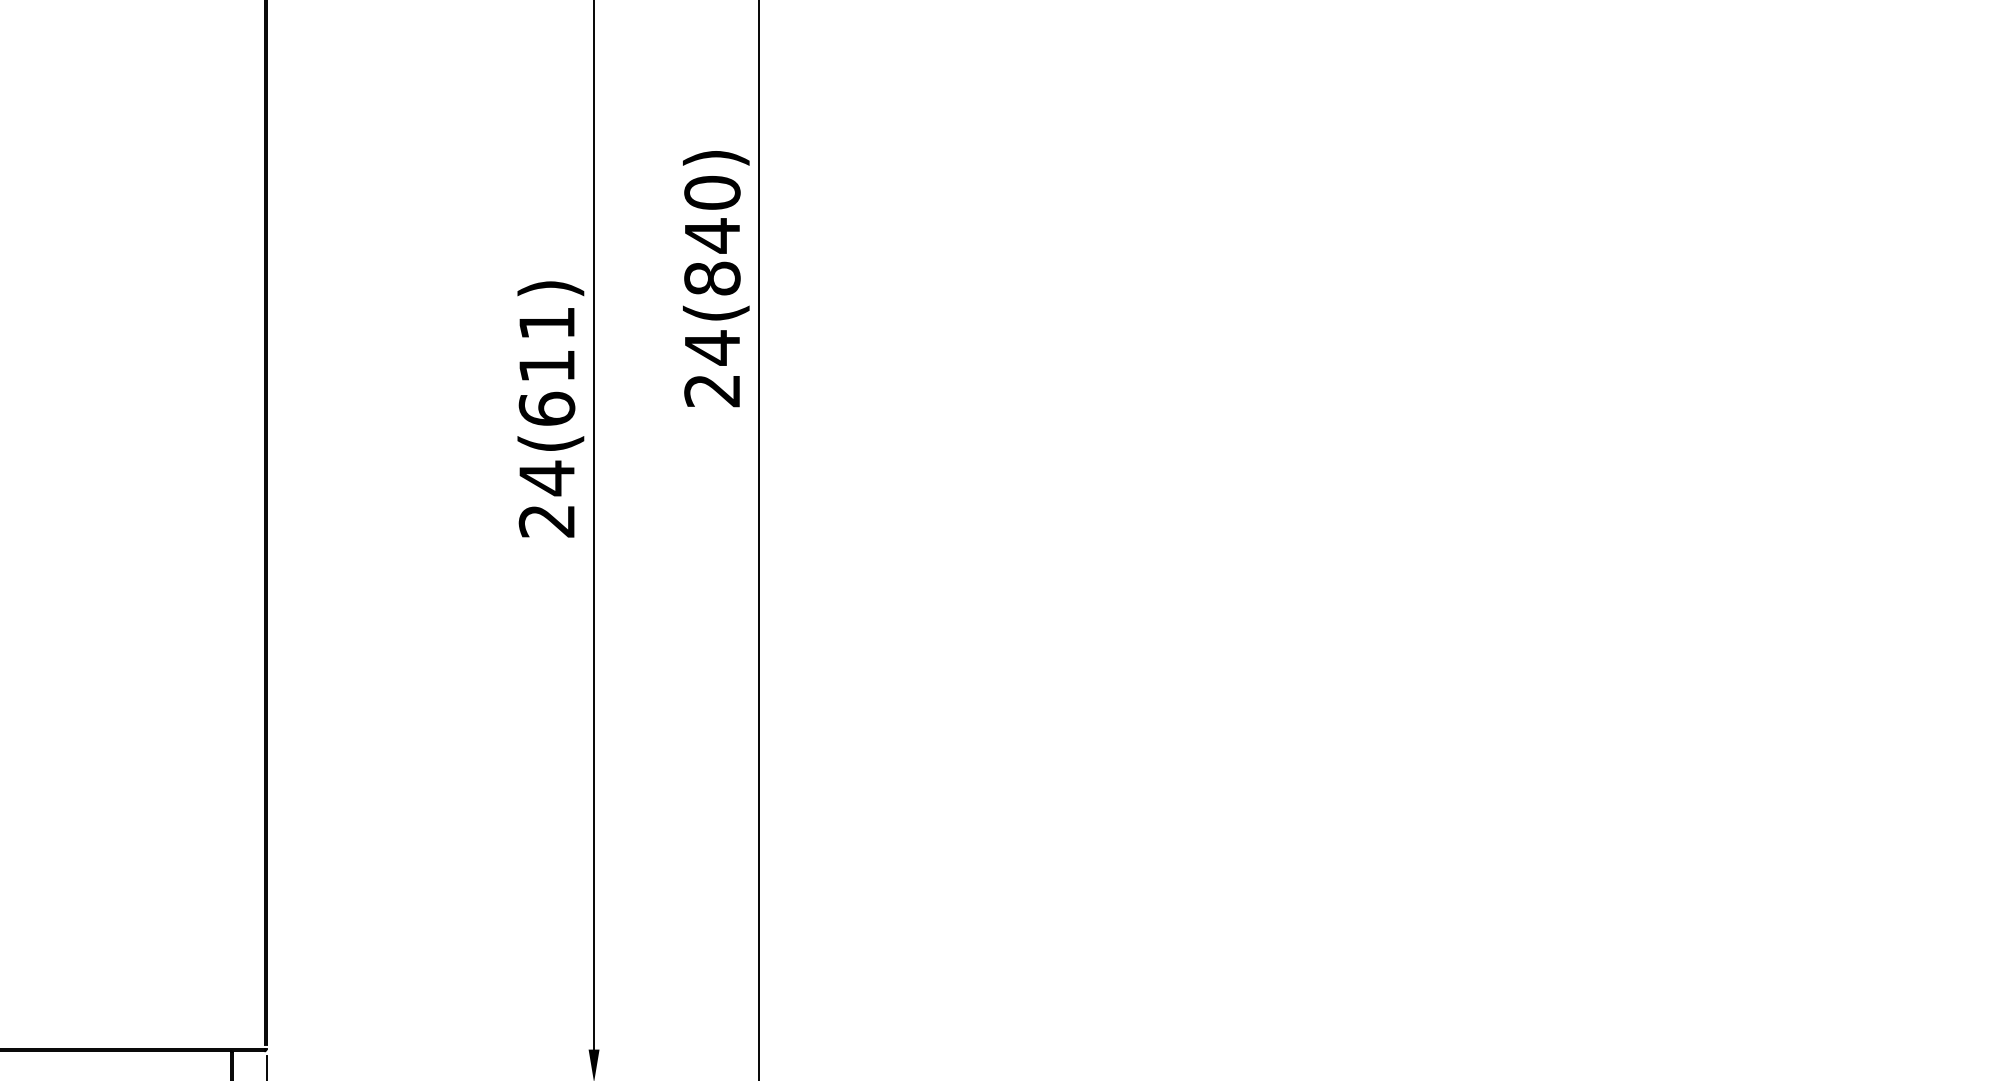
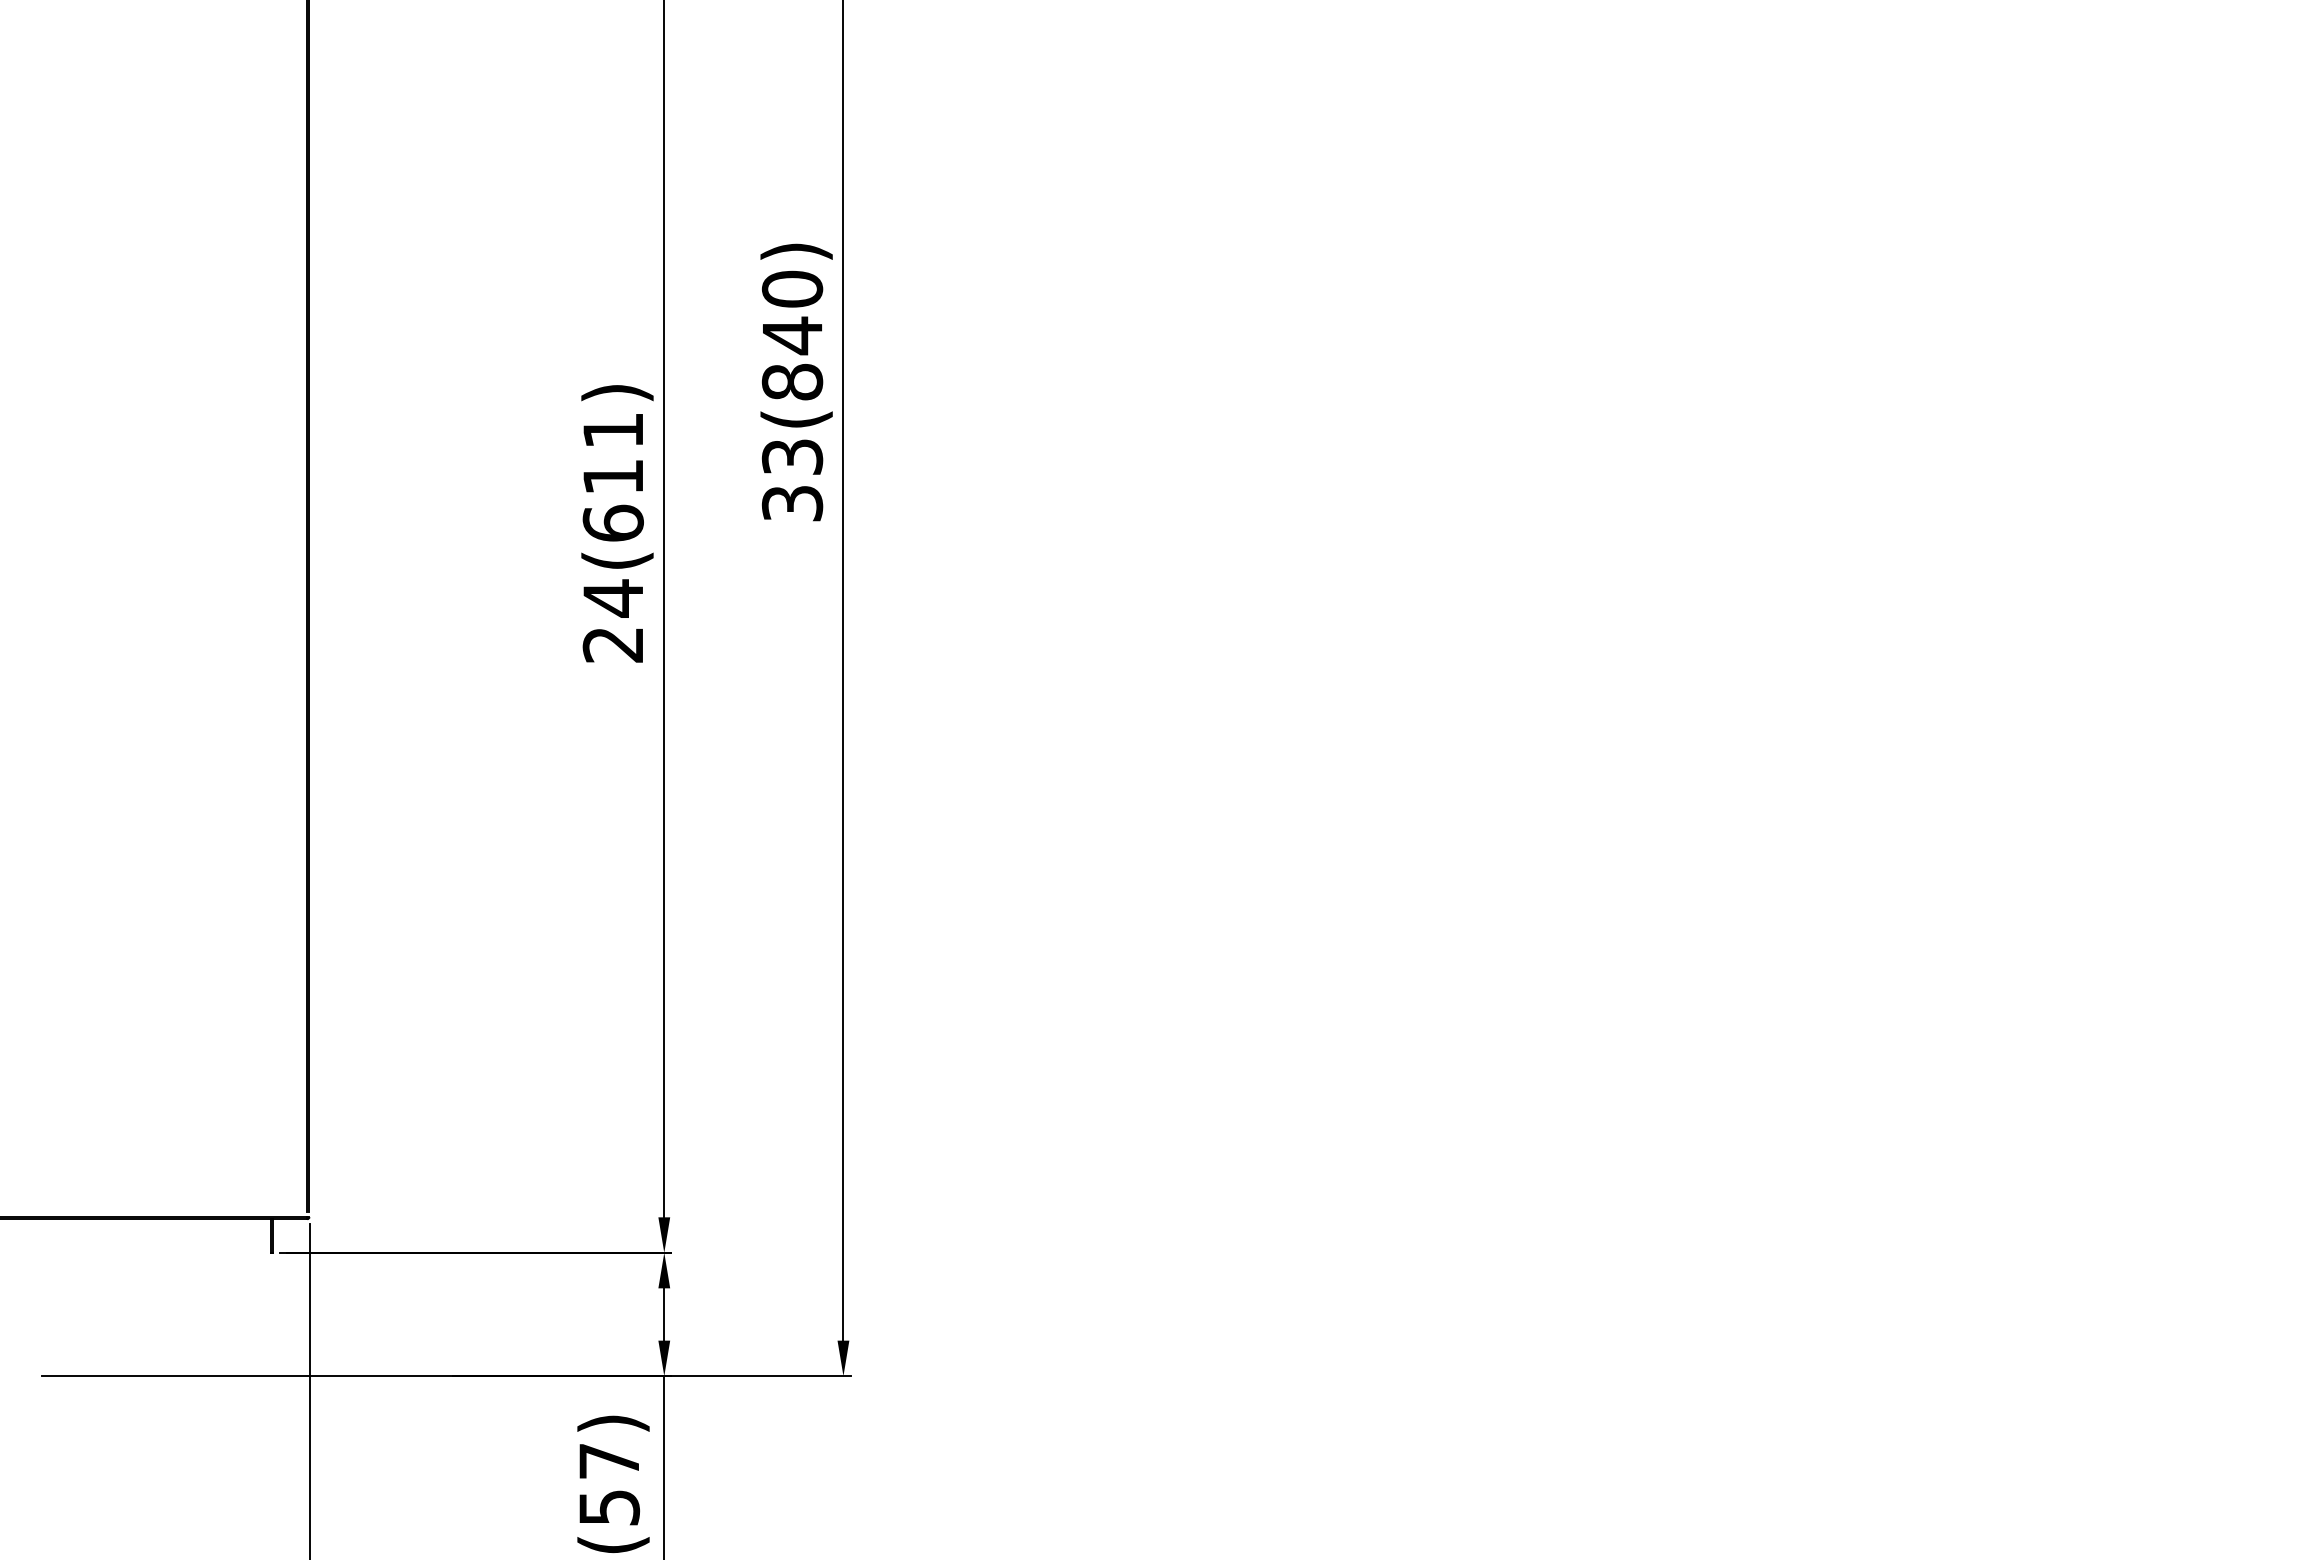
text: (712, 368) -> (792, 479), 24(840) -> 33(840)

